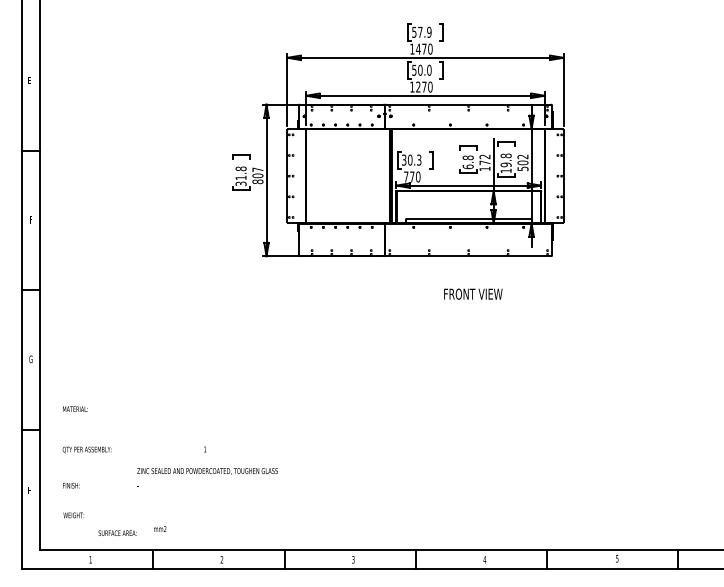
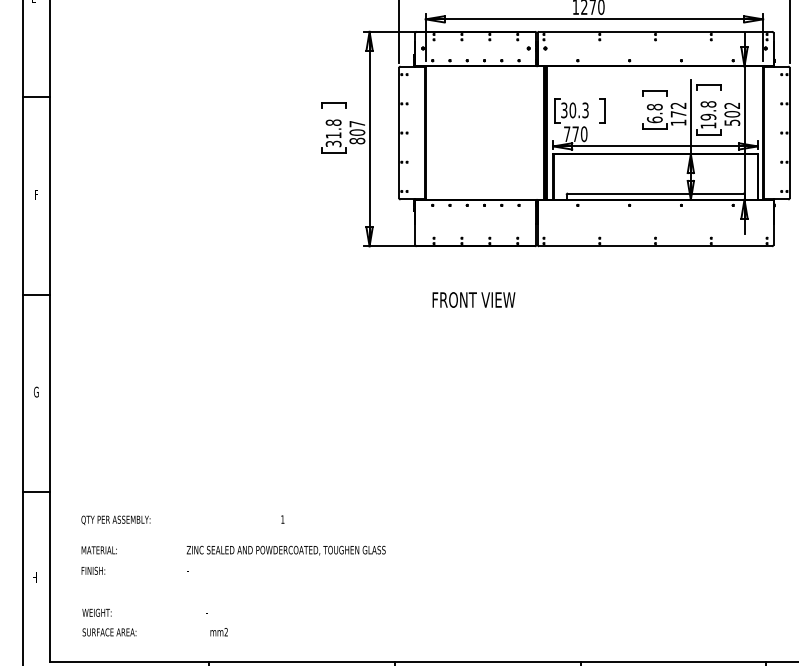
text: (473, 293) -> (474, 298), moved
text: (75, 408) -> (99, 549), moved
text: (117, 532) -> (109, 631), moved

